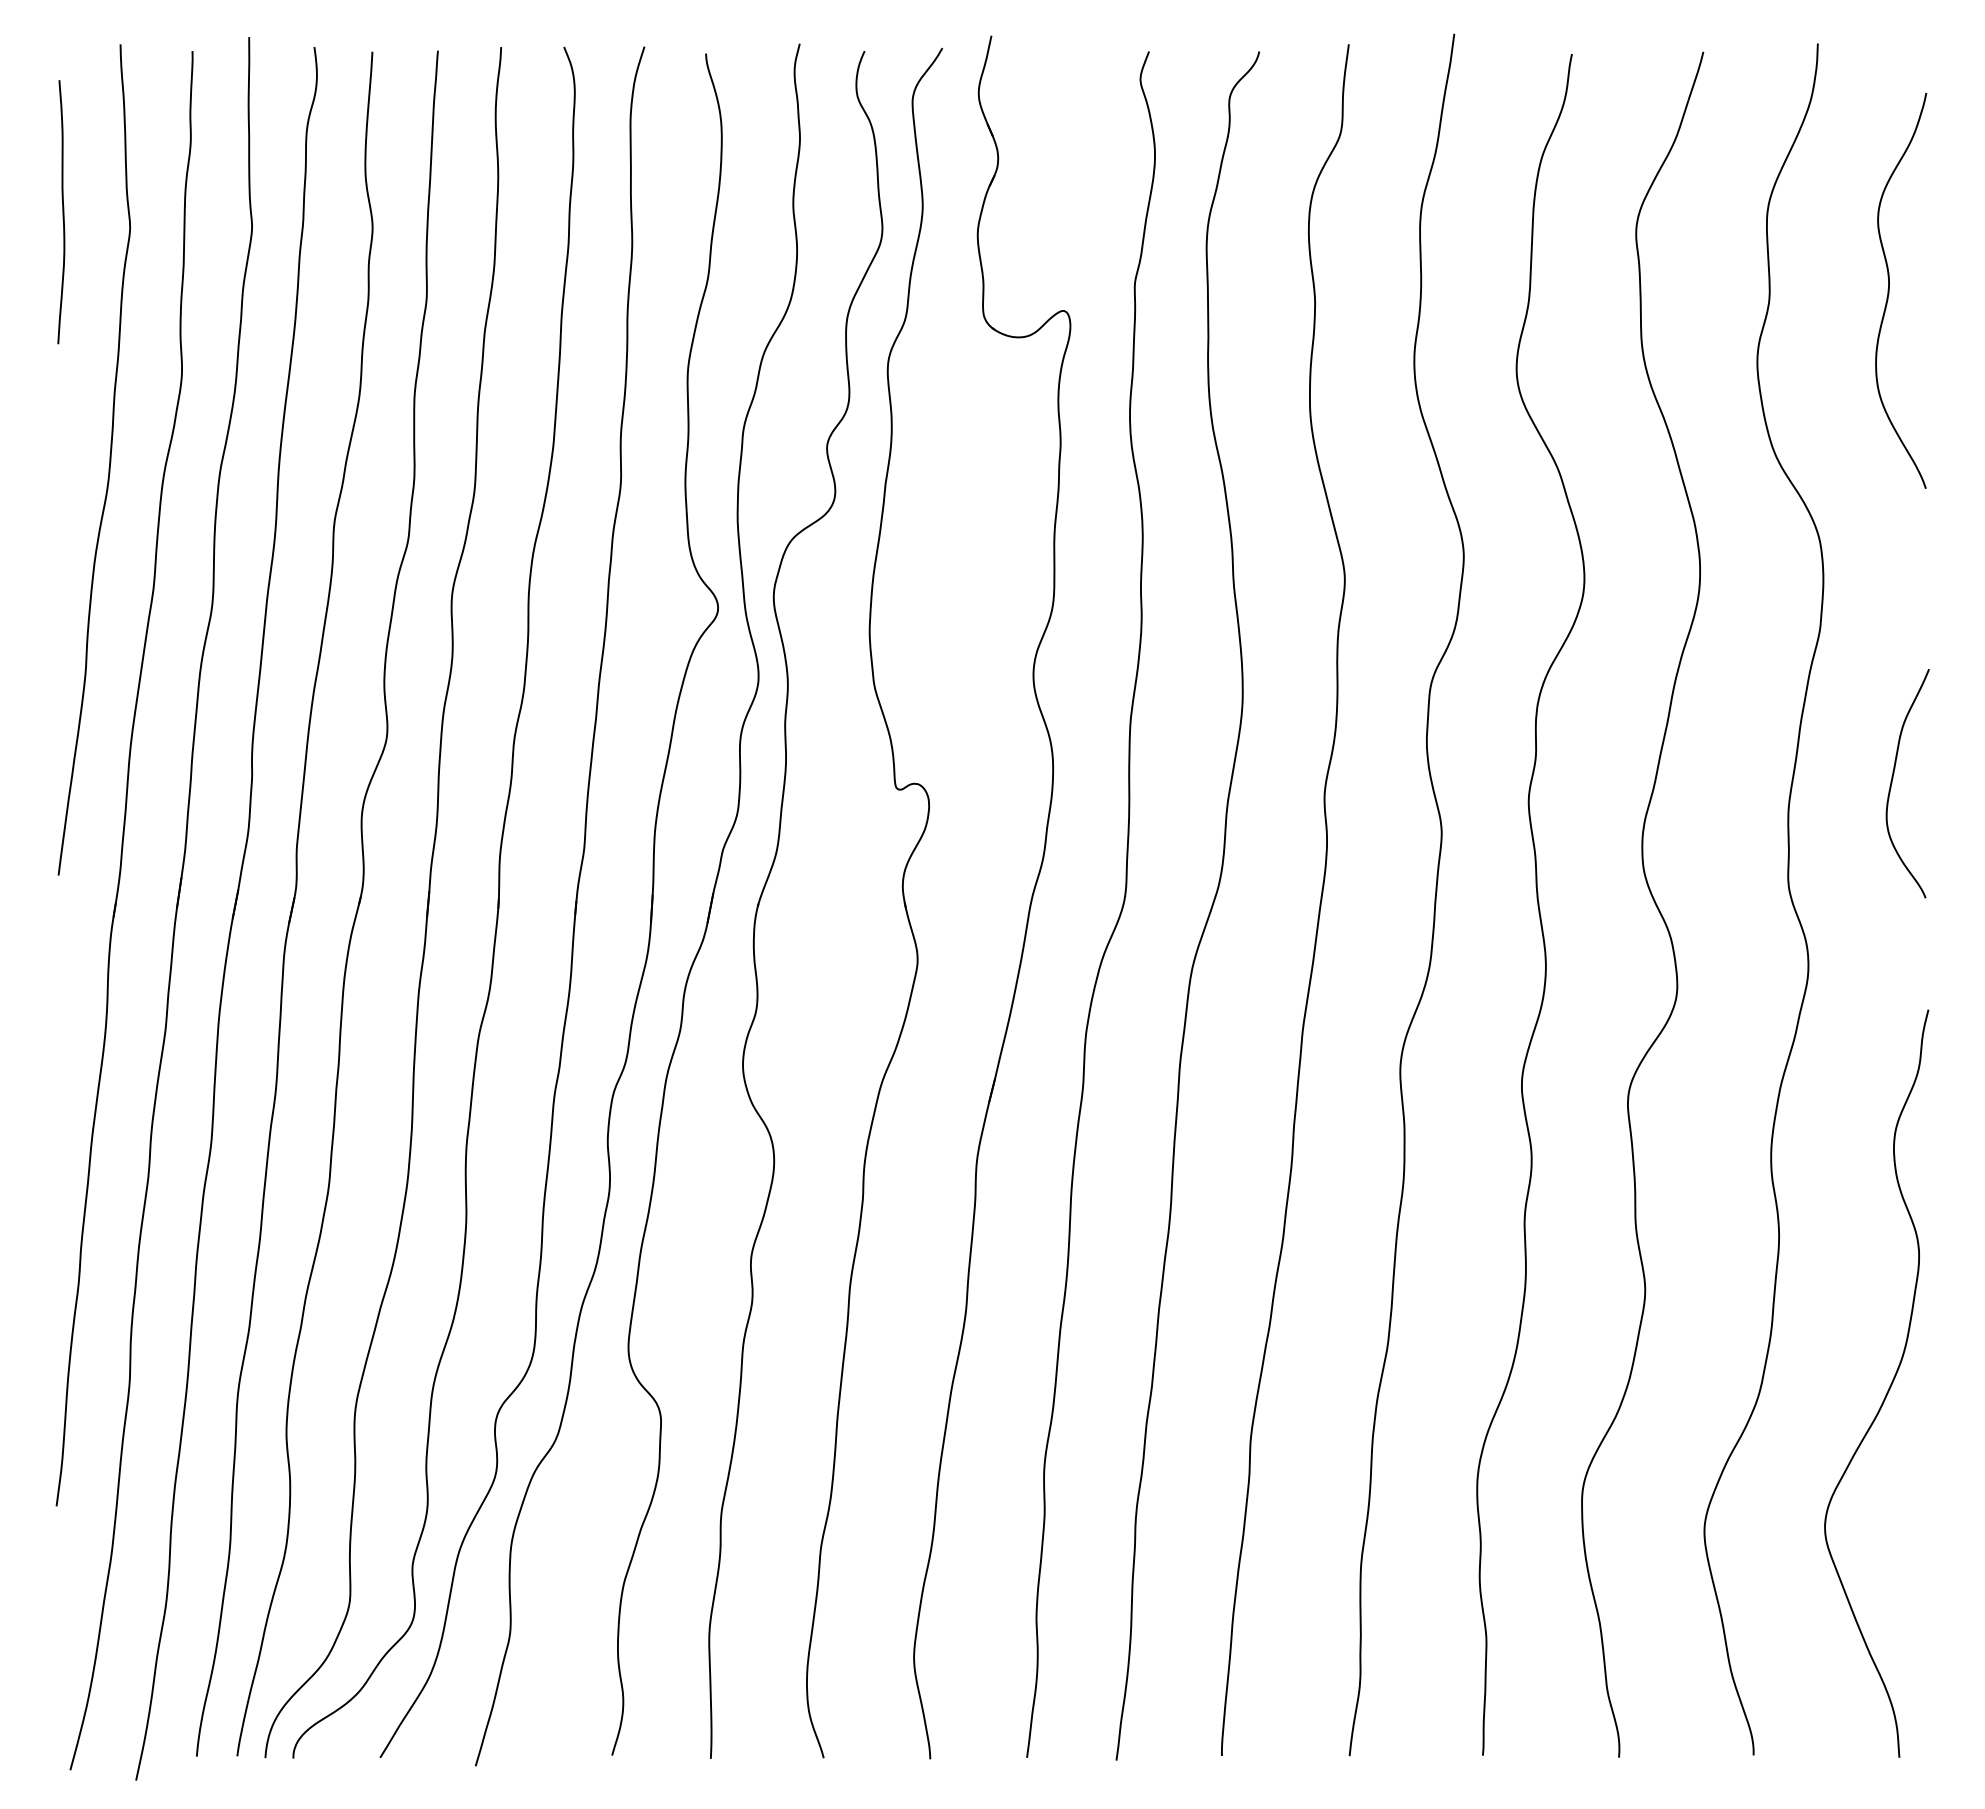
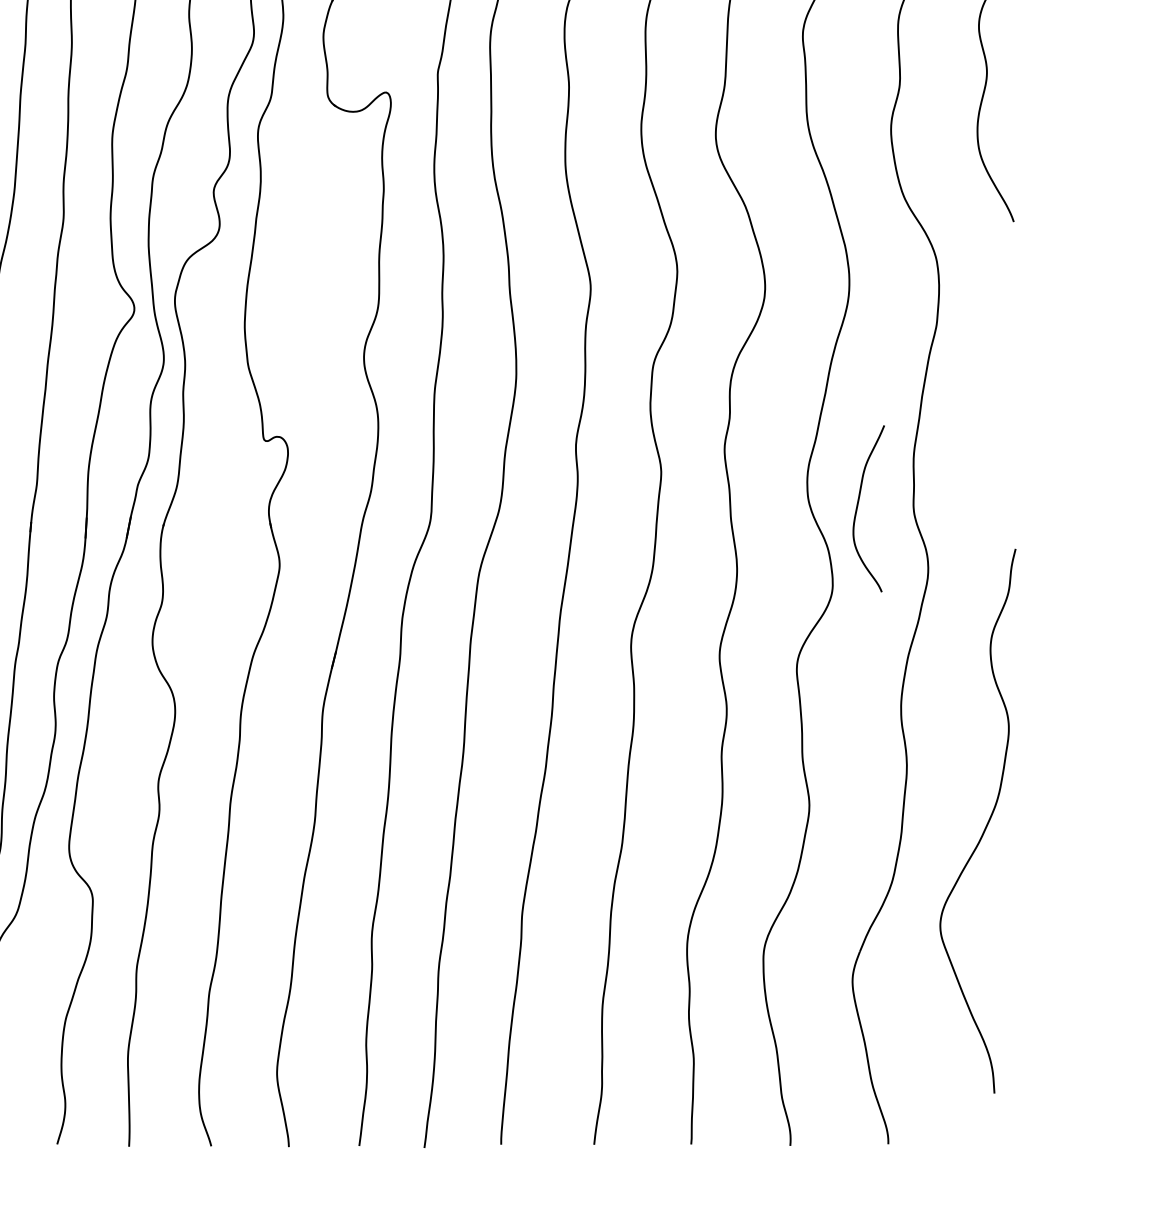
curve: (1893, 778) -> (858, 505), moved
curve: (1888, 1388) -> (986, 824), moved

